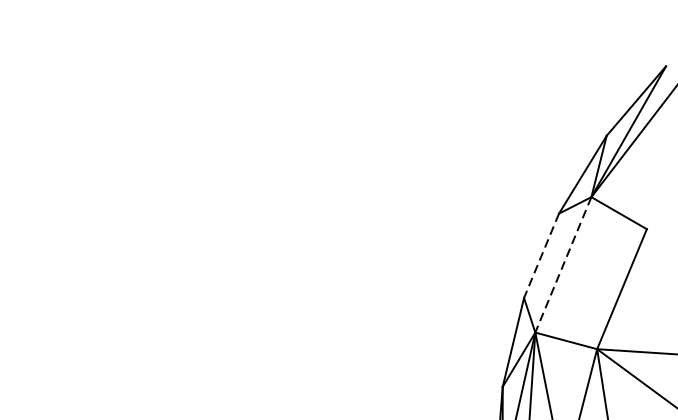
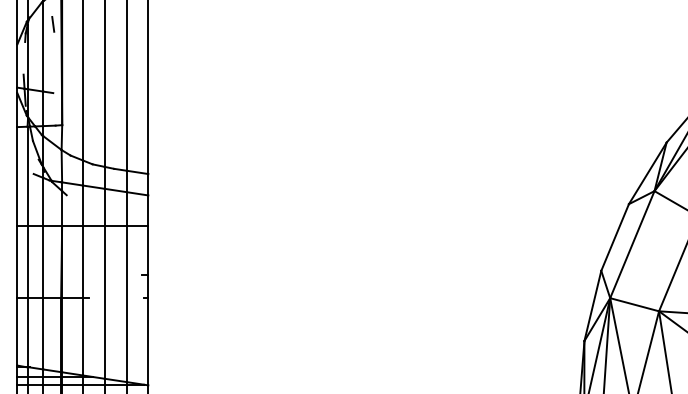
line: (540, 255) -> (614, 237), dashed -> solid
line: (563, 264) -> (632, 244), dashed -> solid

